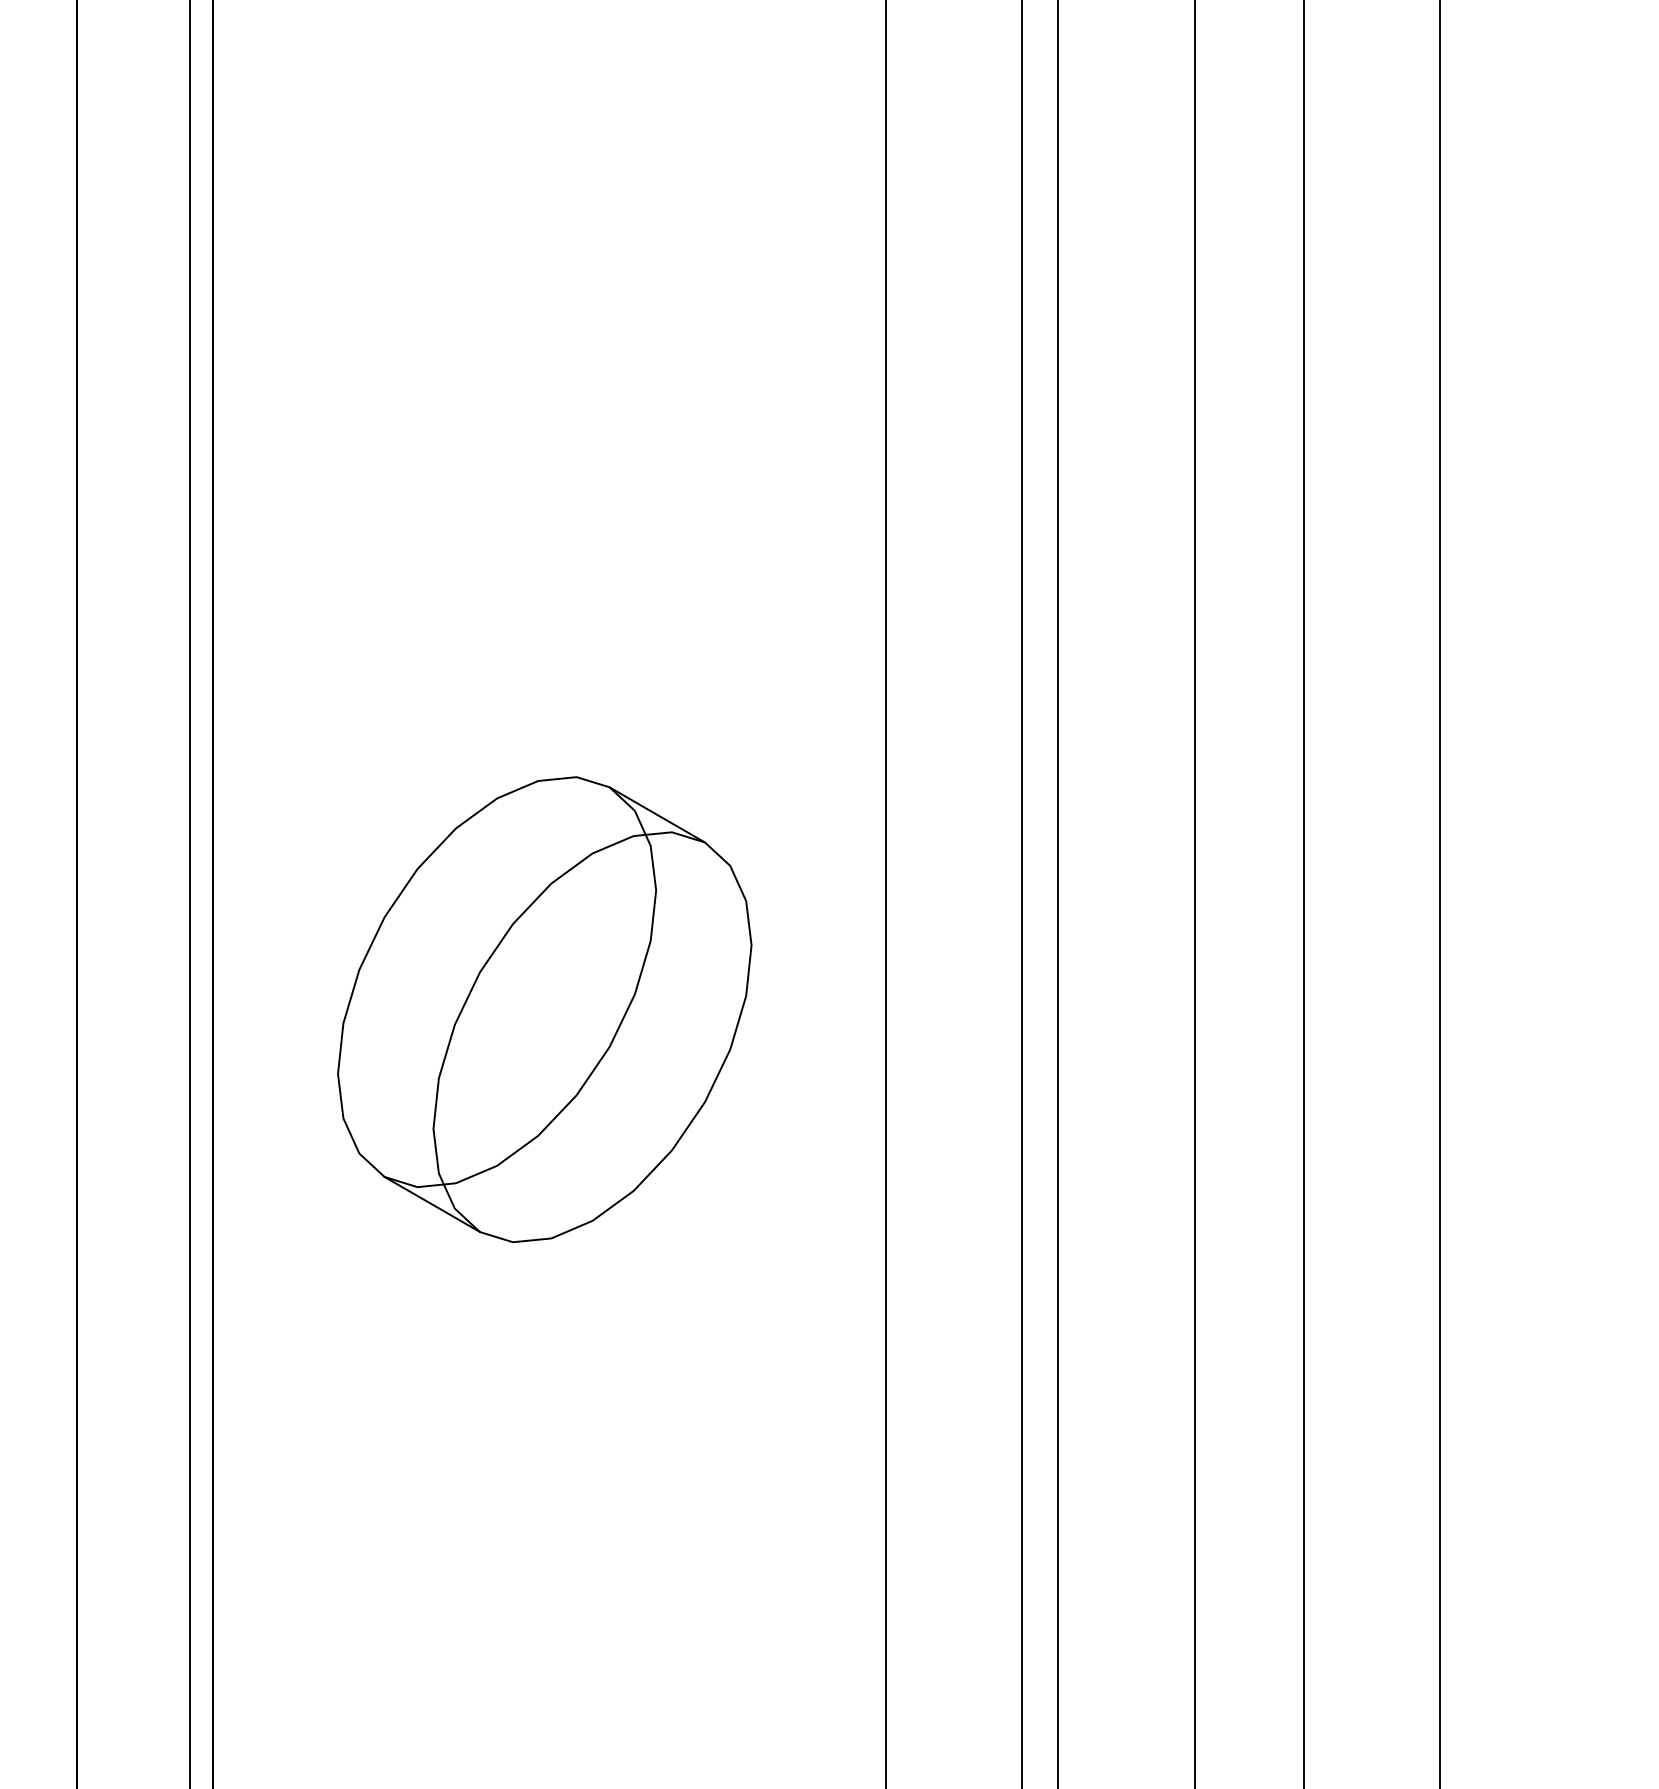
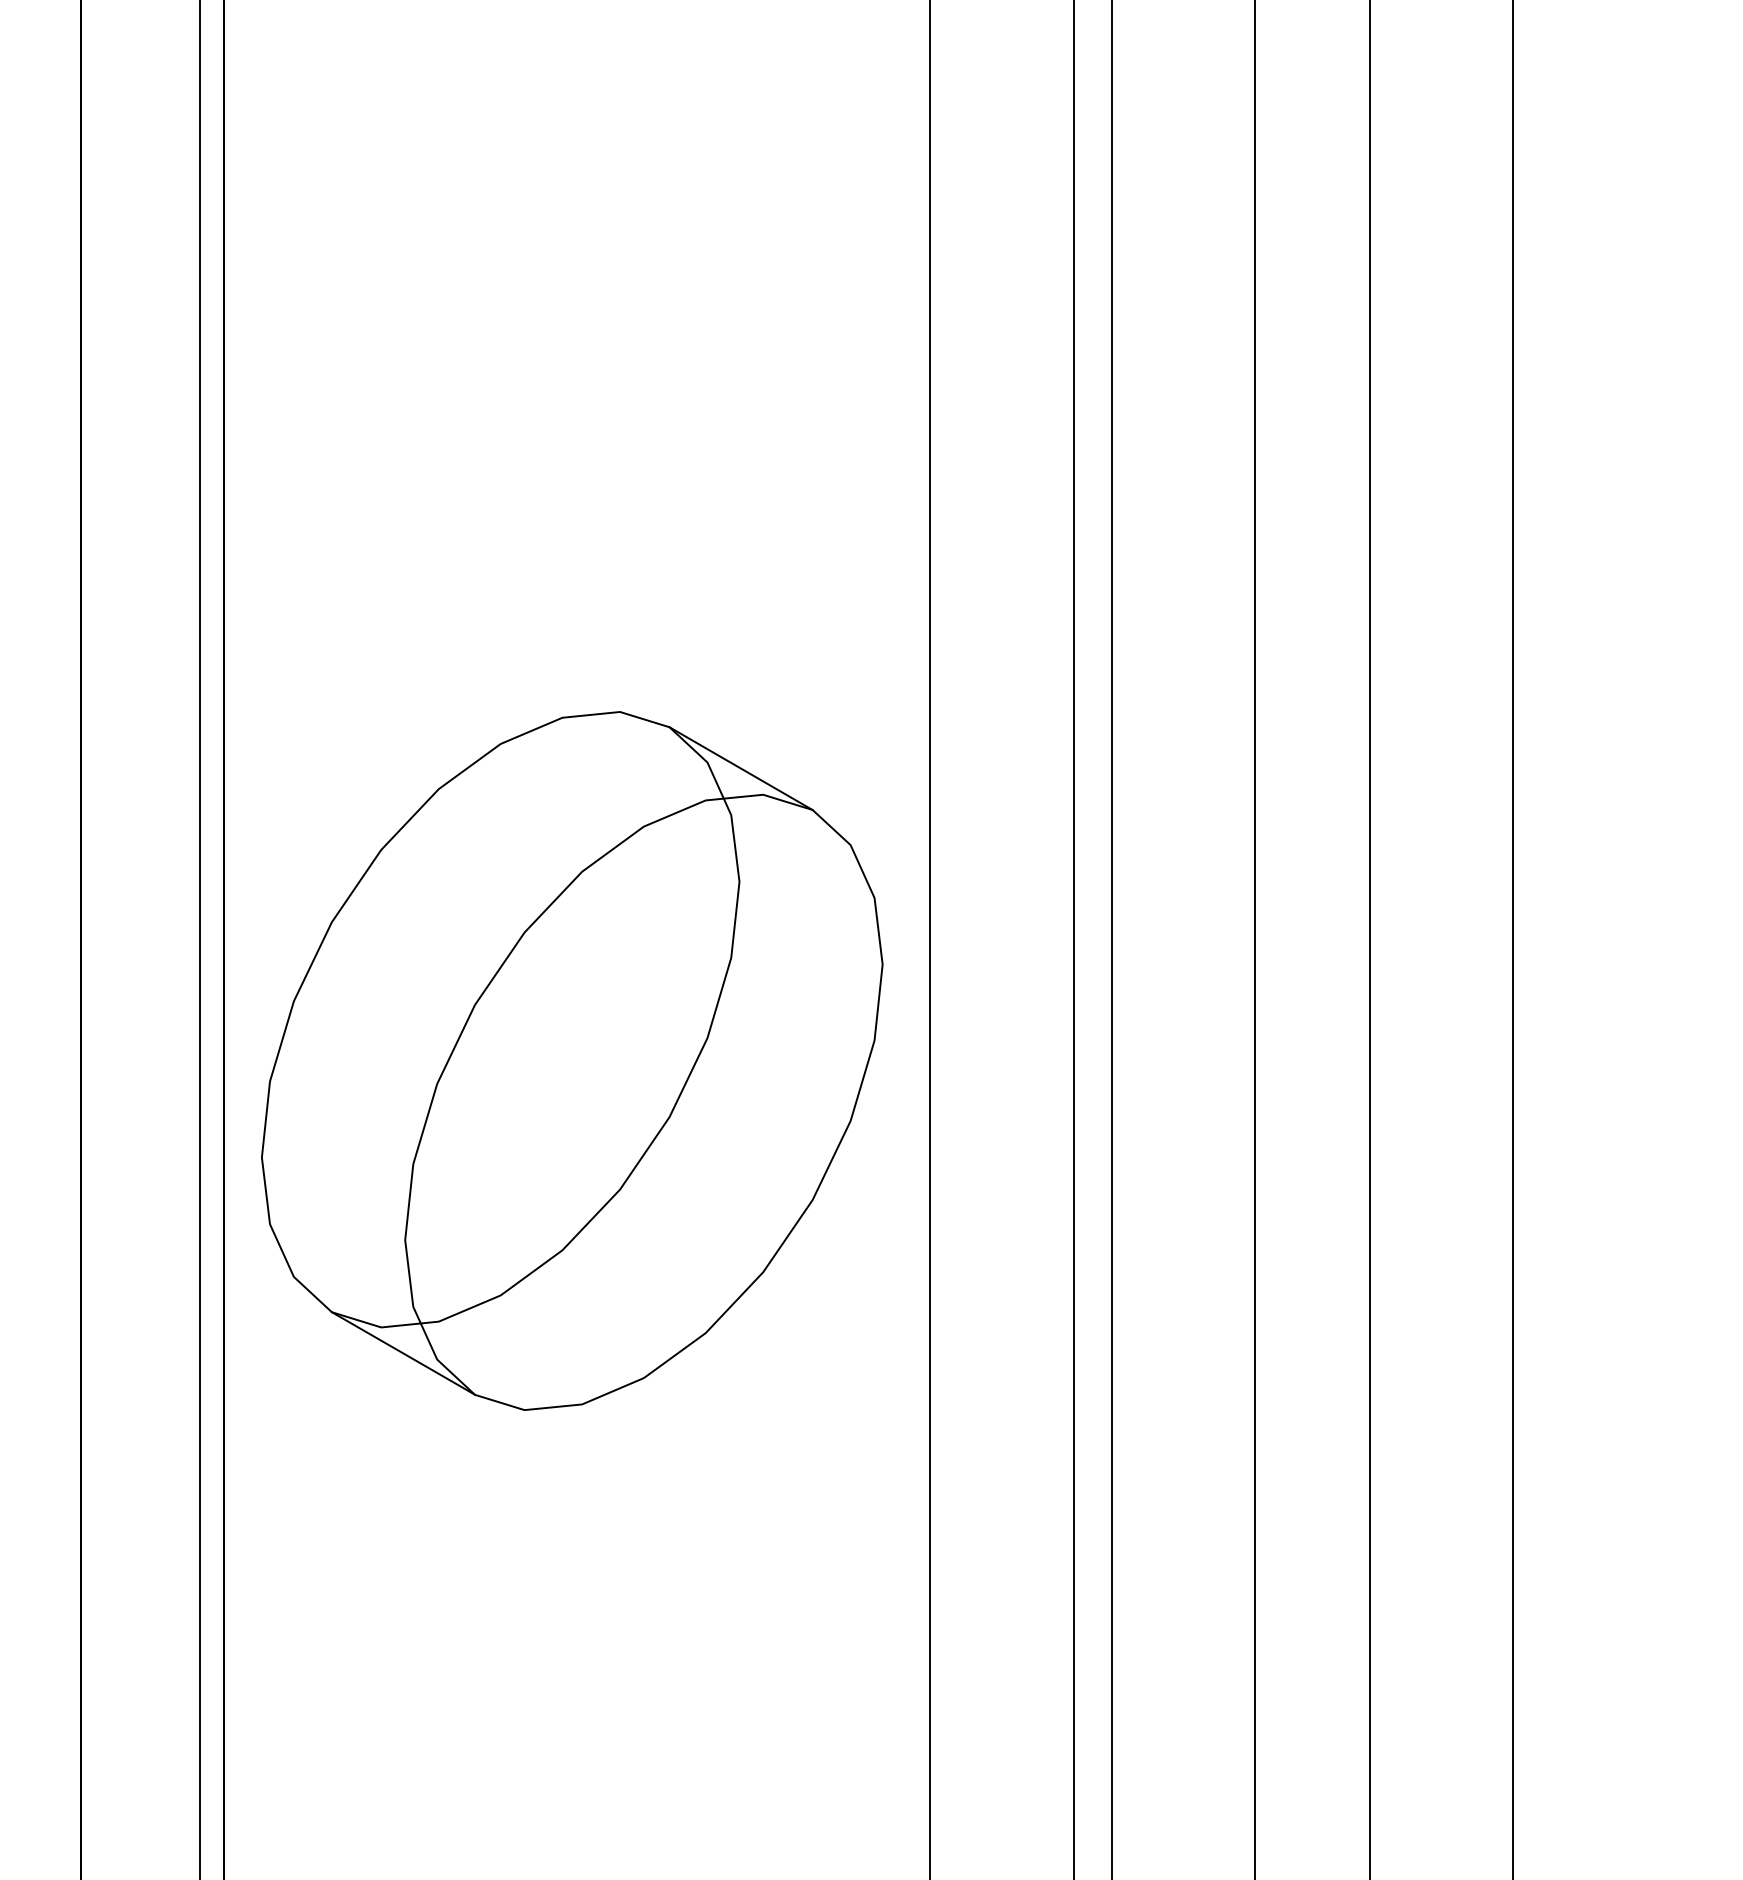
part: (544, 1009) -> (572, 1060), size x1.43

